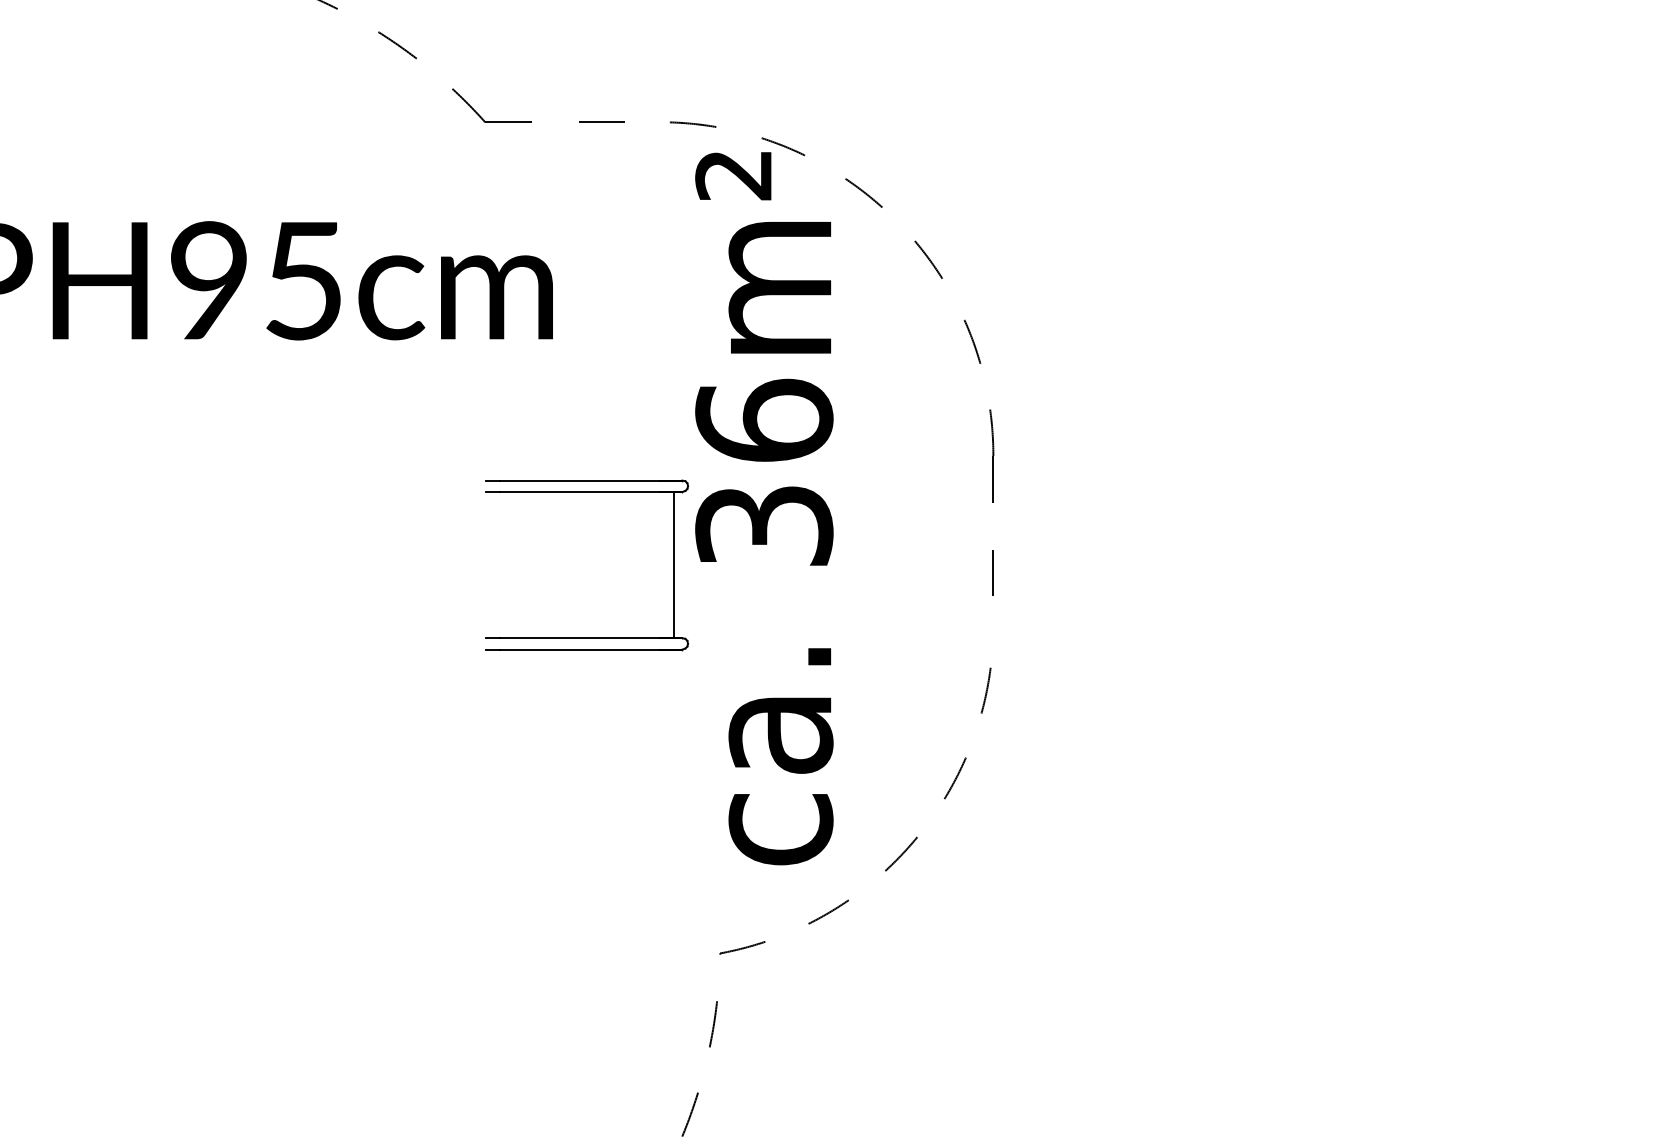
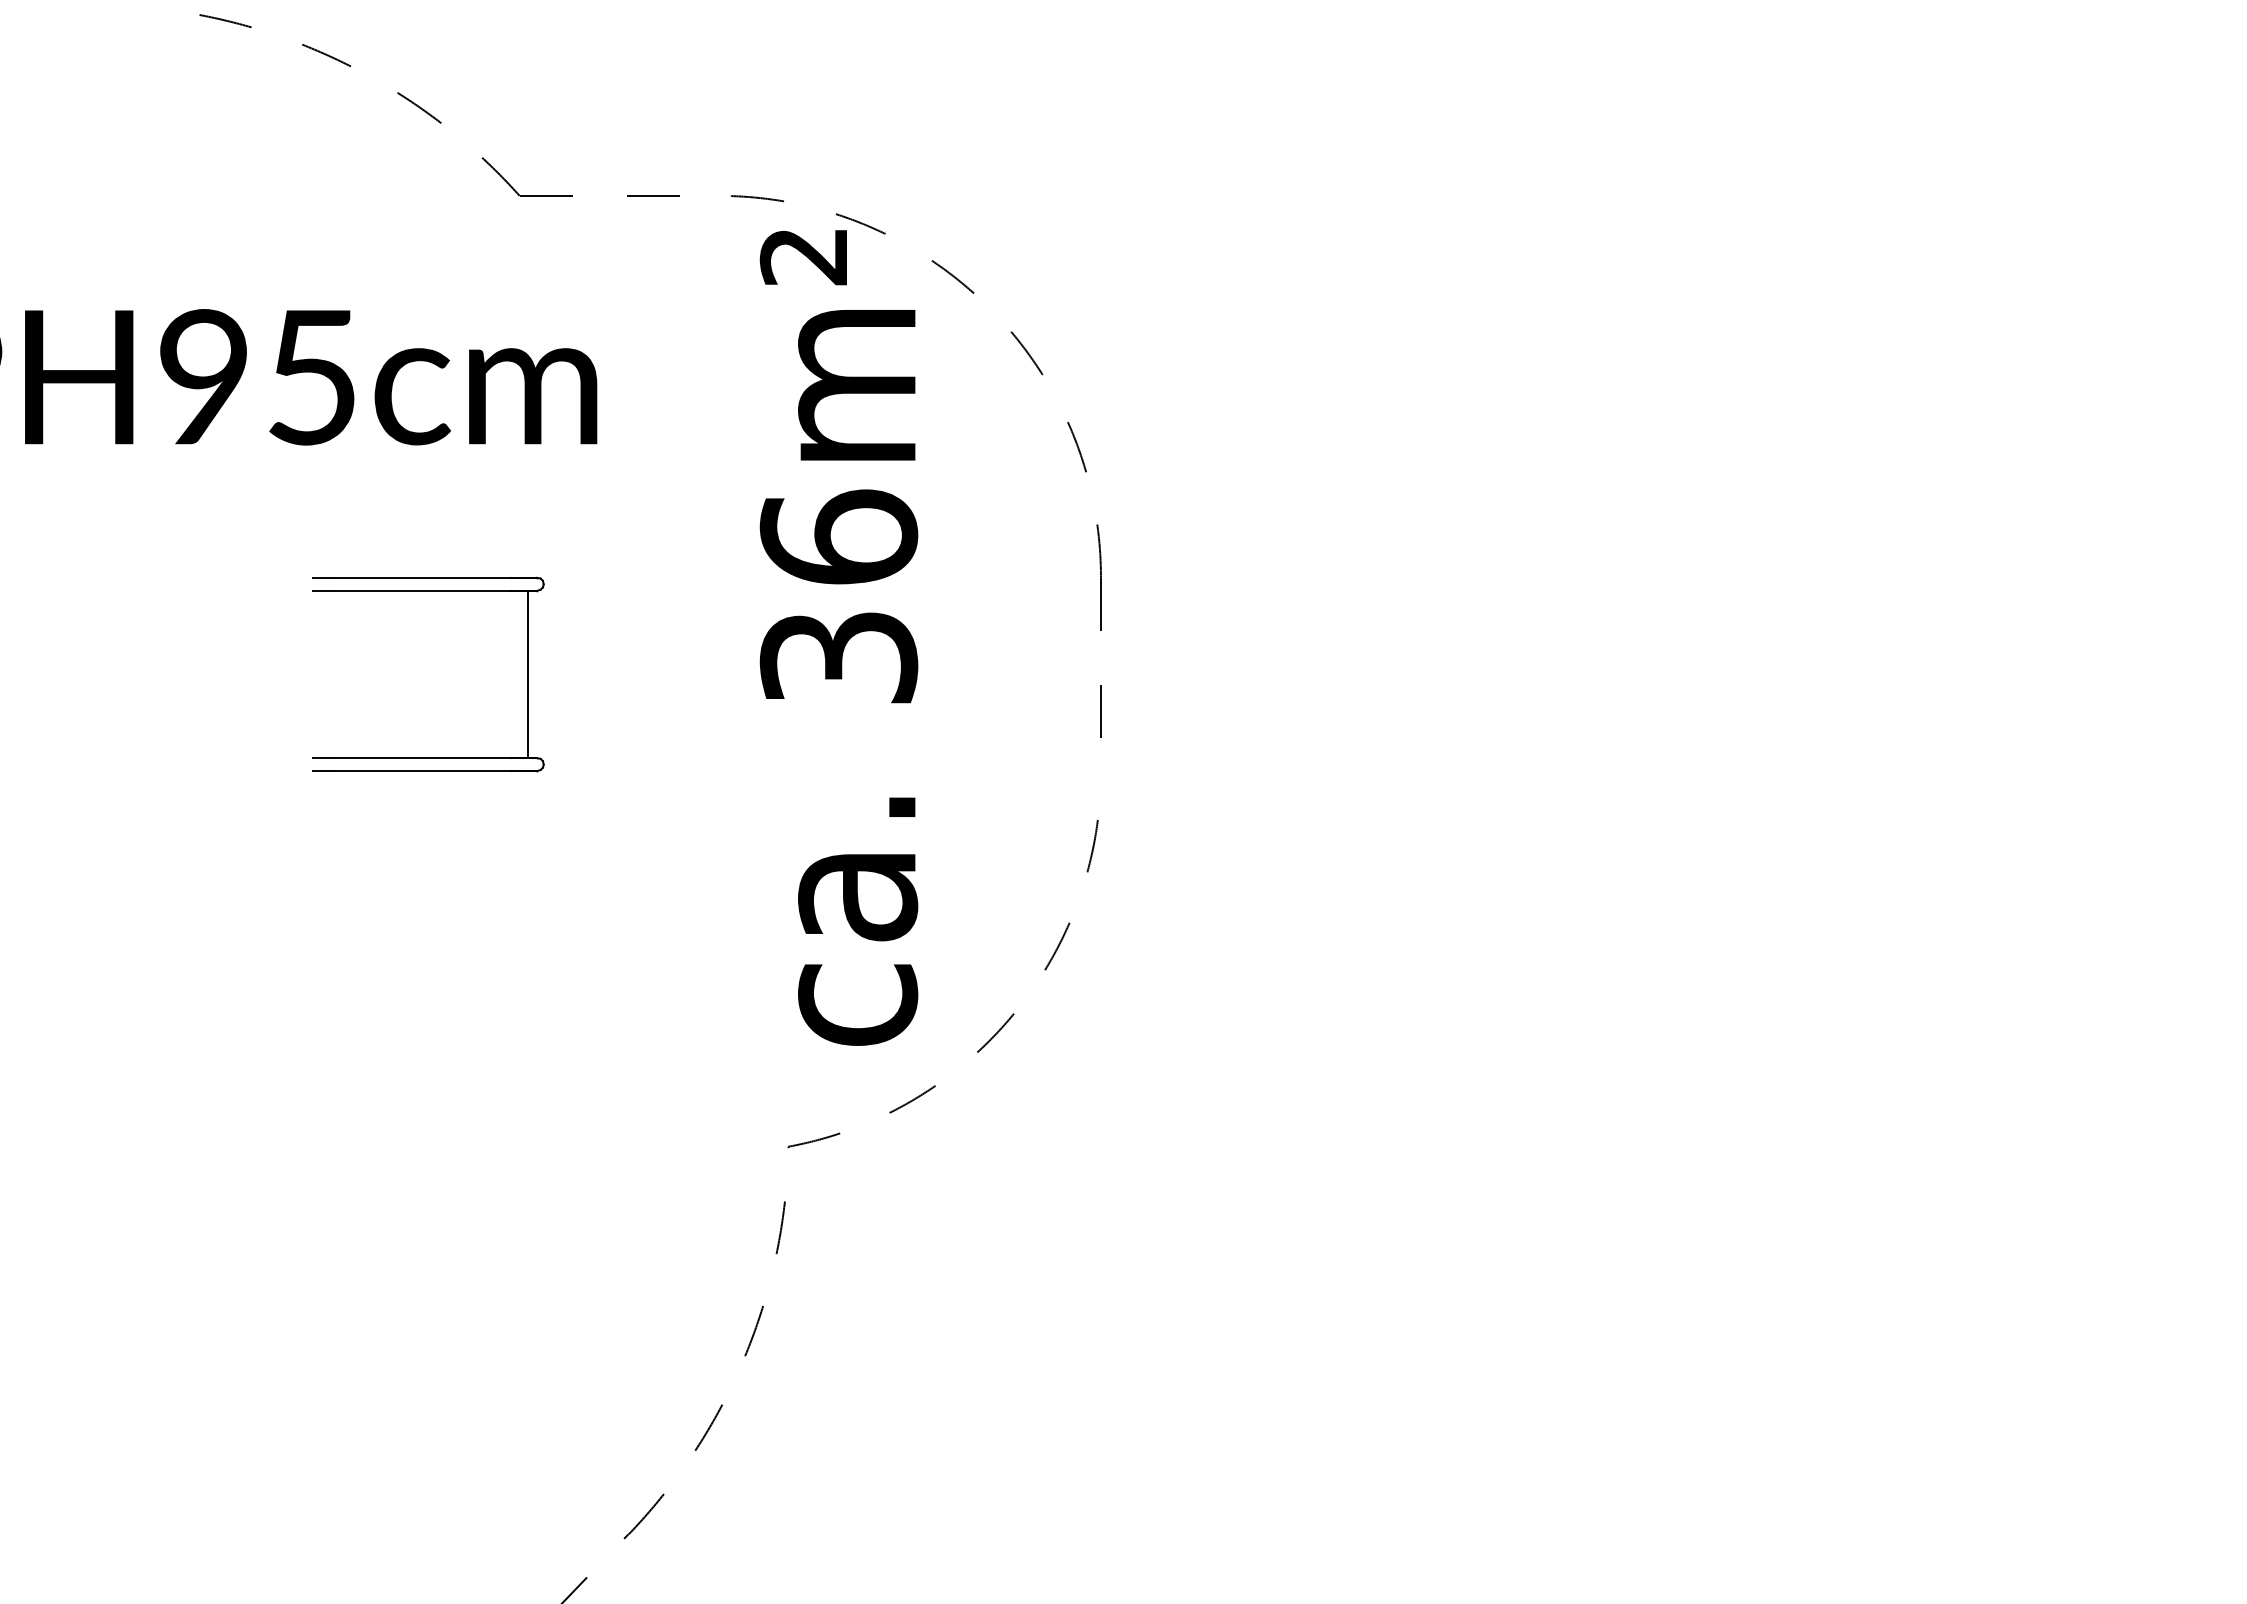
part: (587, 492) -> (428, 591), moved

